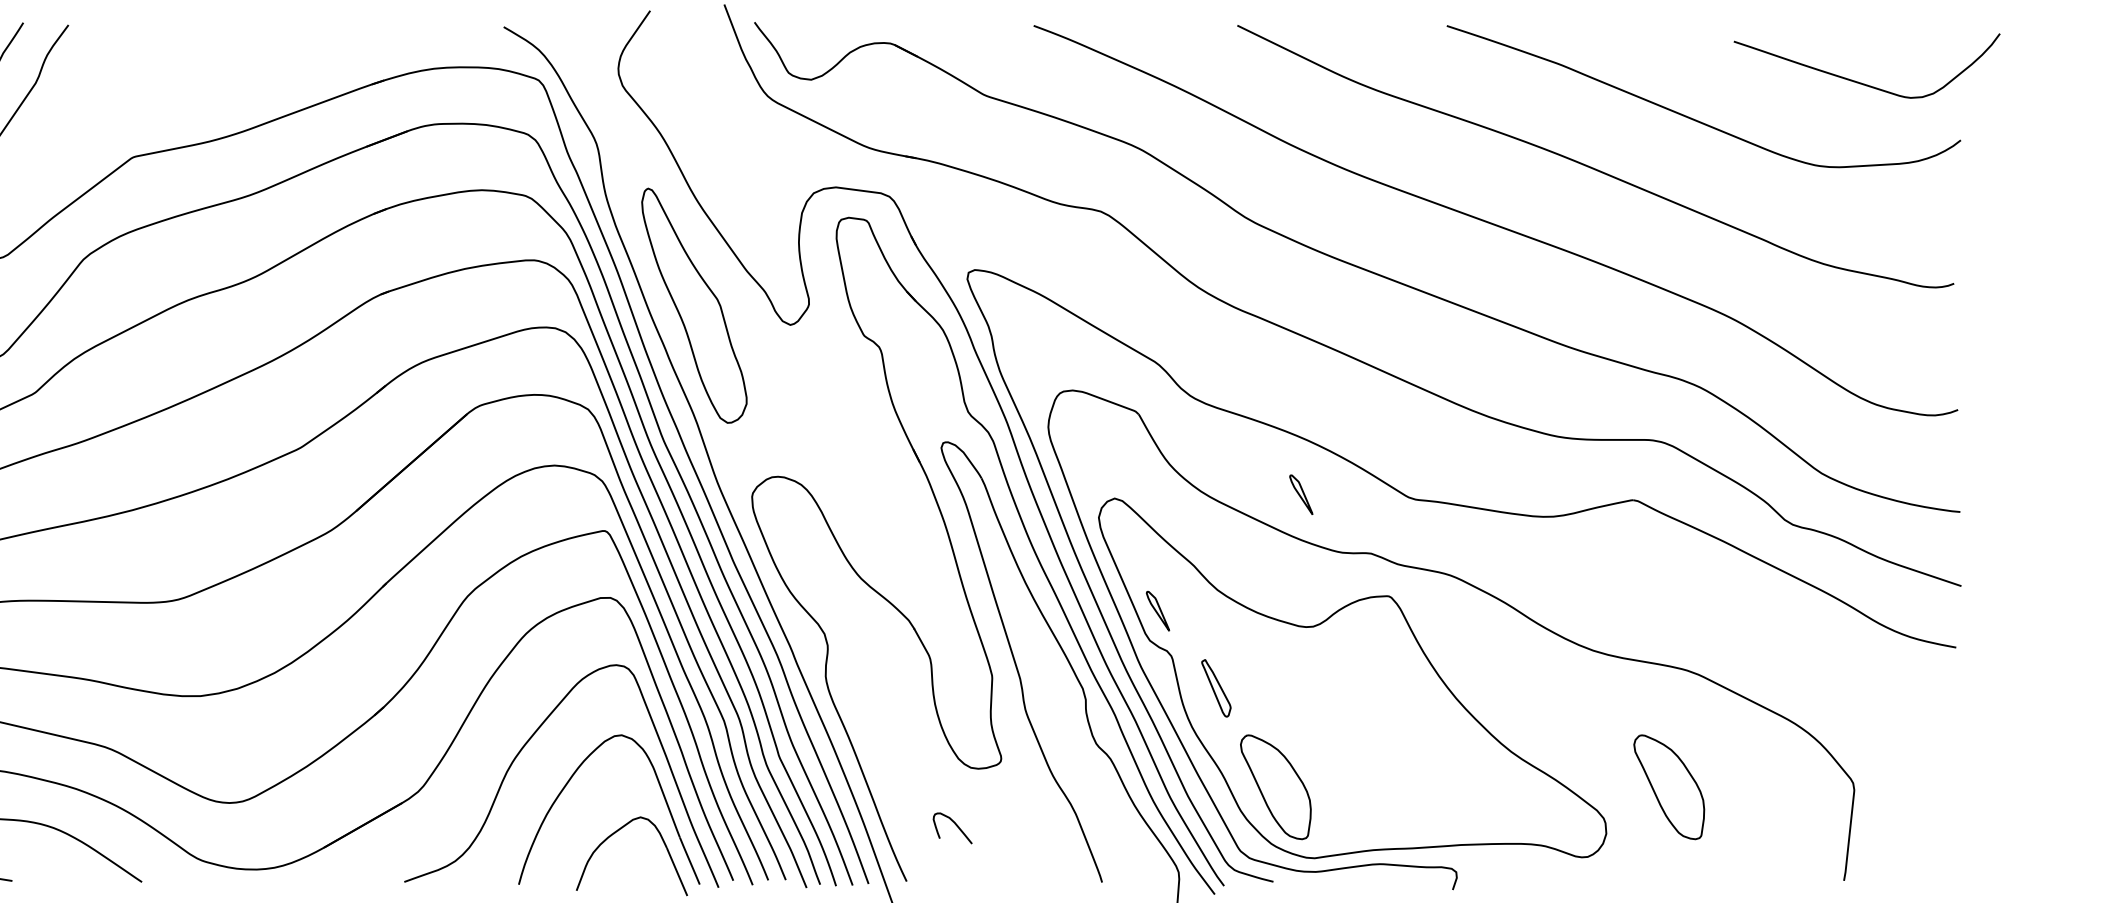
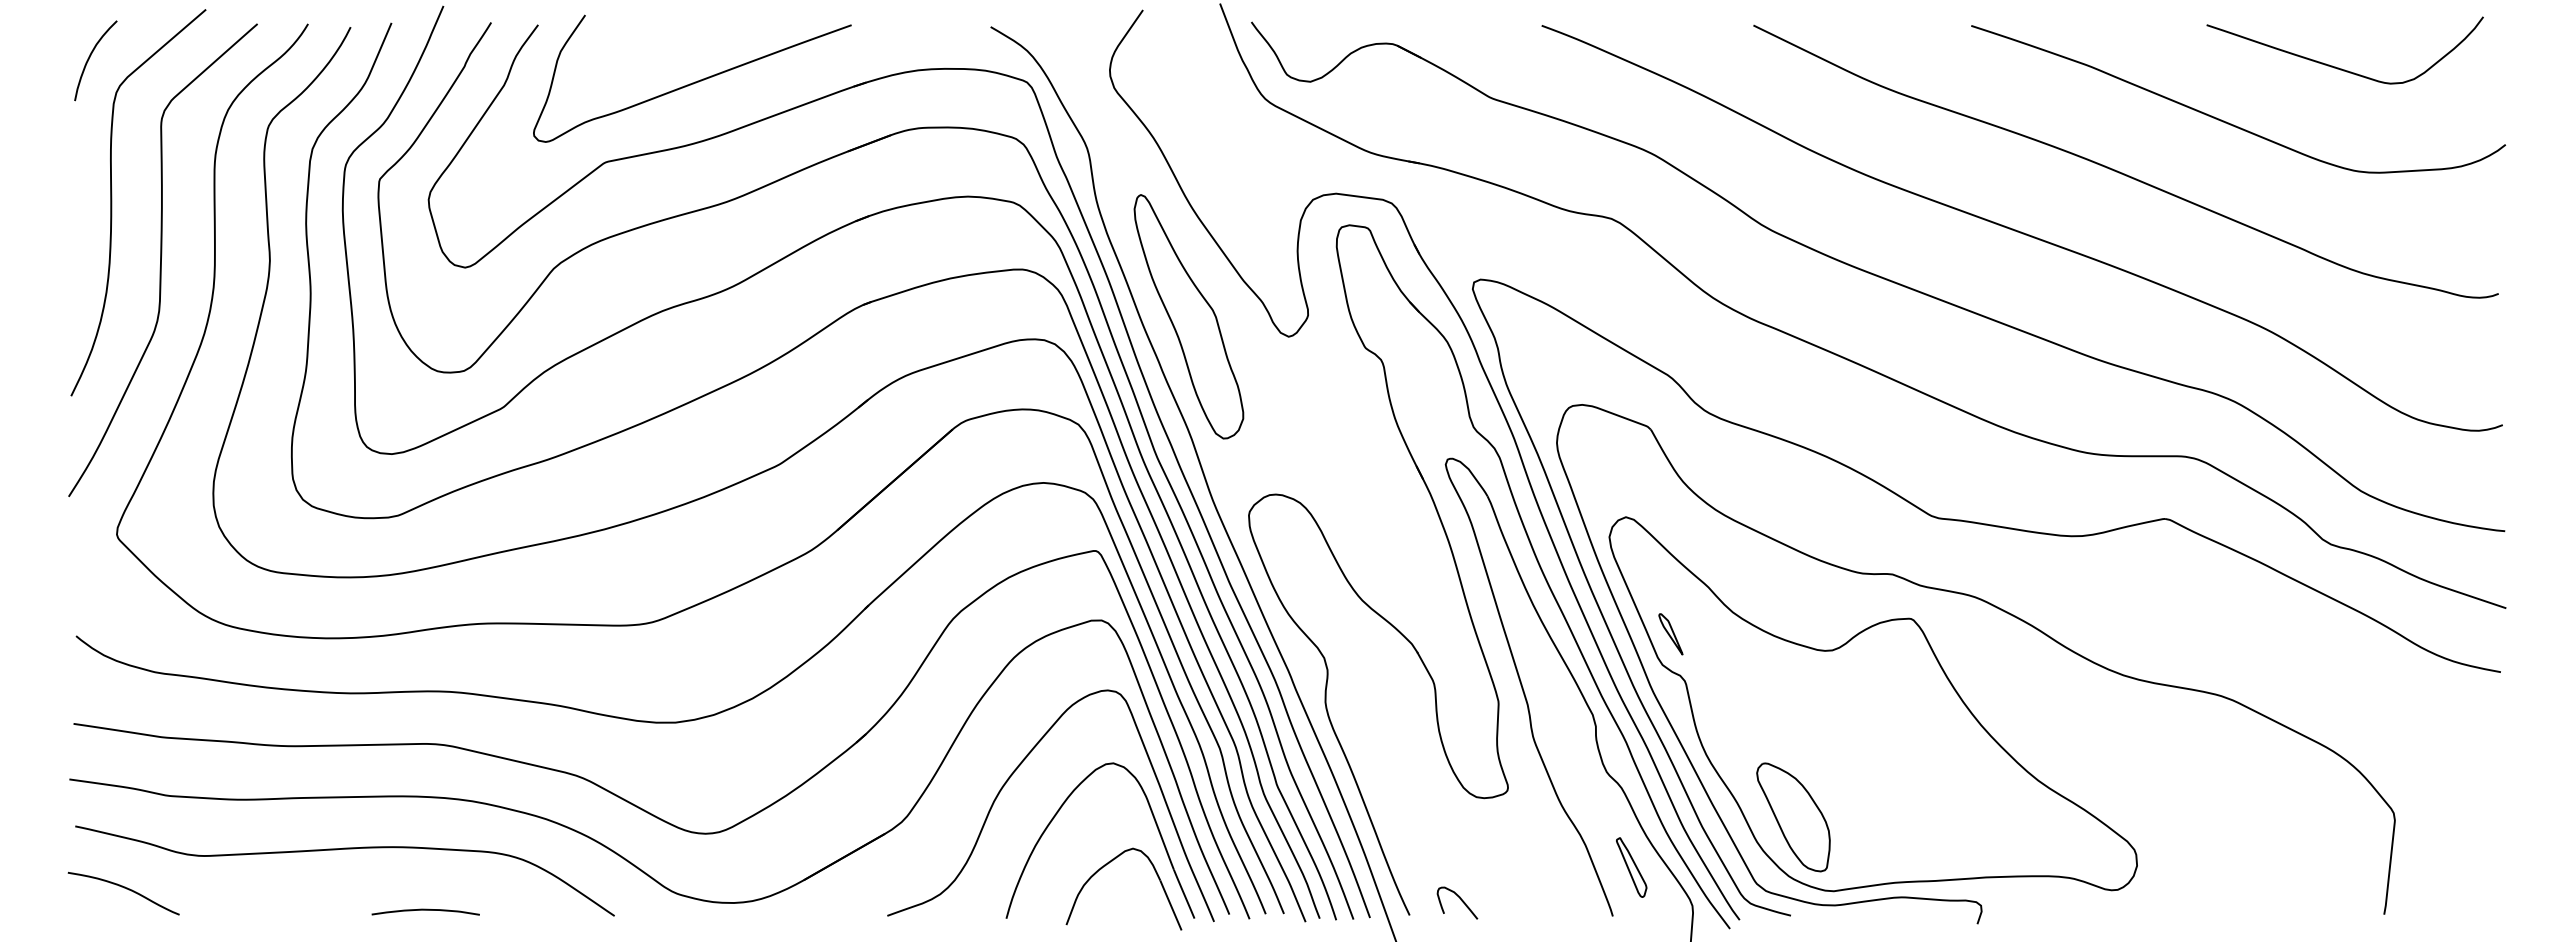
curve: (216, 80) -> (692, 82), added
curve: (1860, 82) -> (2338, 67), moved
part: (1300, 494) -> (1819, 513), removed
part: (1216, 688) -> (1631, 867), moved
part: (1669, 787) -> (2202, 817), removed
curve: (956, 826) -> (1461, 901), moved

